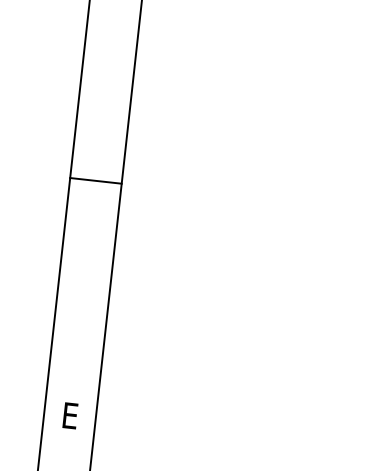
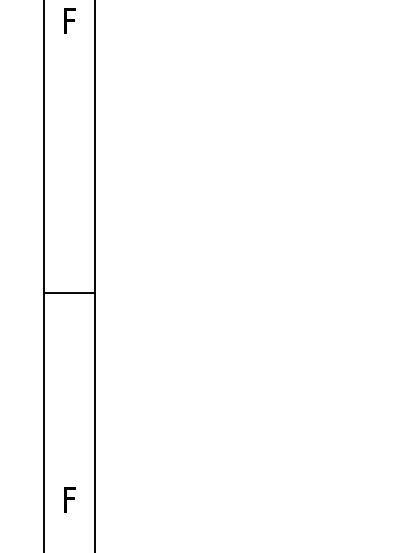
line: (95, 180) -> (69, 293), moved
text: (70, 415) -> (69, 499), E -> F

